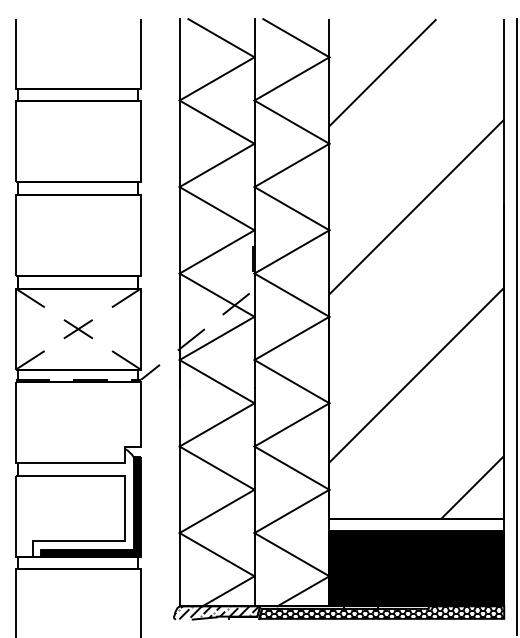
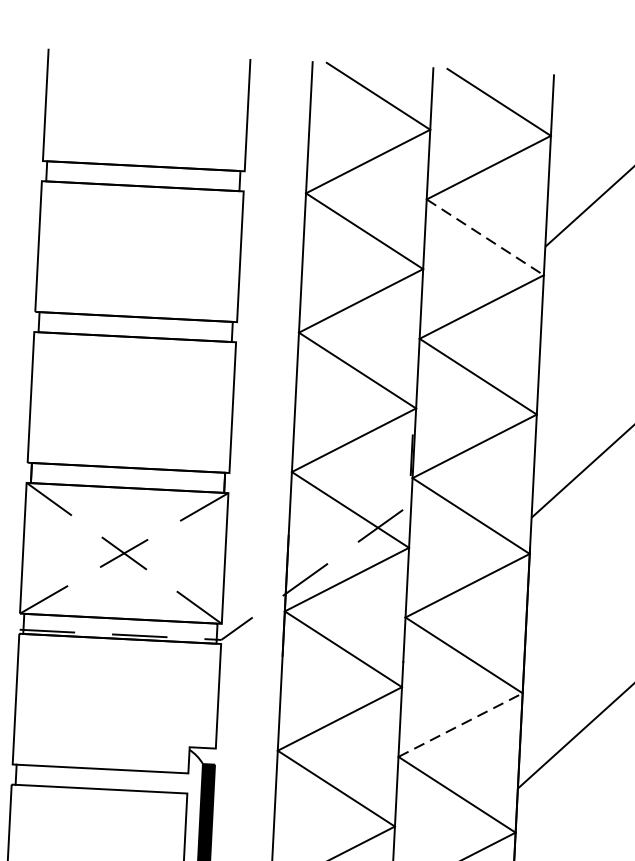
line: (292, 122) -> (486, 237), solid -> dashed
line: (292, 424) -> (461, 724), solid -> dashed

